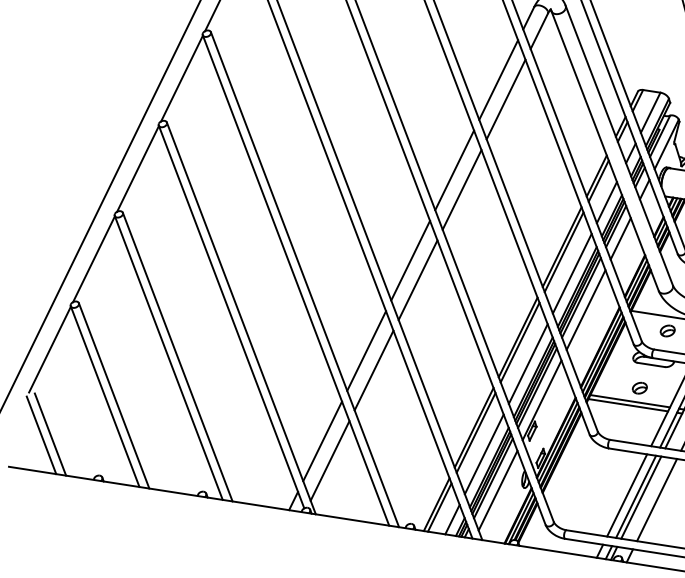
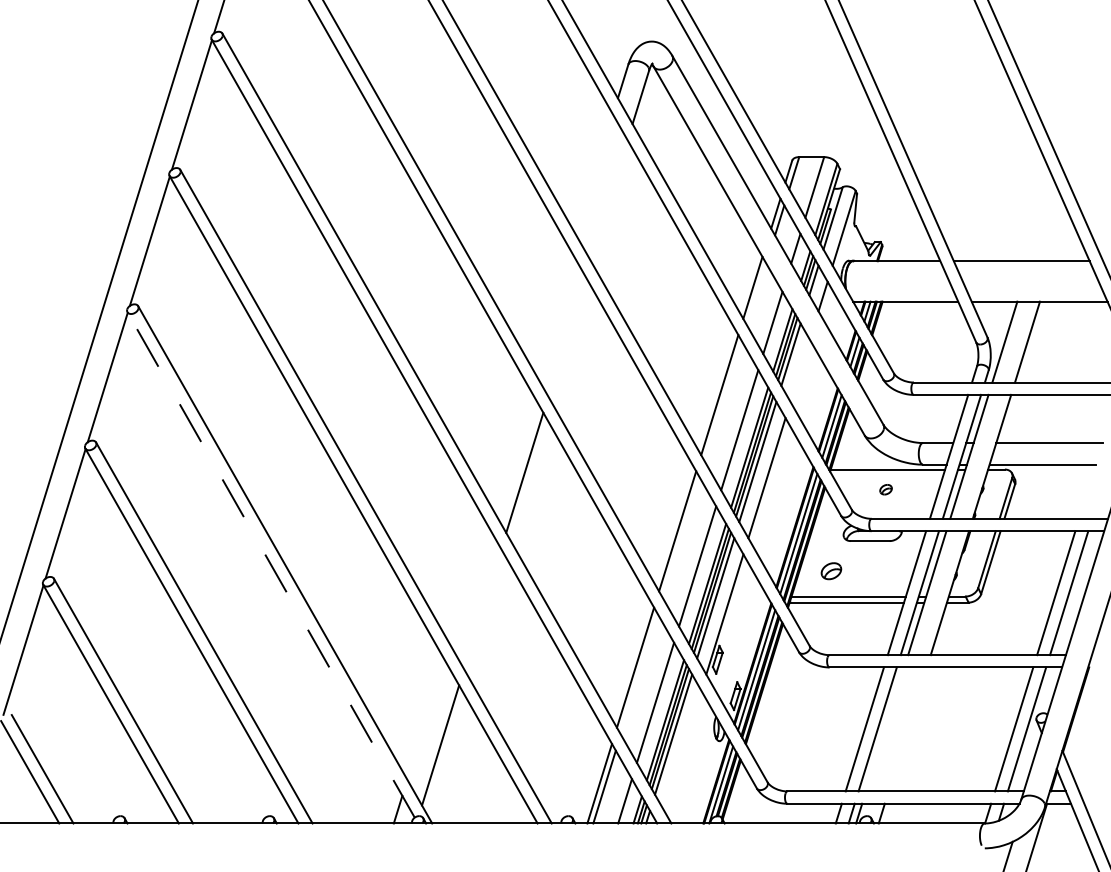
line: (498, 79) -> (593, 174), removed
line: (505, 99) -> (608, 200), removed
line: (454, 170) -> (551, 310), removed
line: (598, 181) -> (756, 294), removed
line: (461, 189) -> (566, 336), removed
line: (620, 238) -> (799, 370), removed
line: (564, 251) -> (723, 401), removed
line: (410, 260) -> (509, 447), removed
line: (231, 316) -> (271, 564), solid -> dashed
part: (667, 330) -> (885, 489), size x0.6
line: (520, 342) -> (681, 538), removed
line: (366, 351) -> (467, 583), removed
line: (373, 370) -> (482, 609), removed
part: (639, 388) -> (831, 571), moved
line: (475, 432) -> (638, 674), removed
line: (322, 441) -> (425, 719), removed
line: (497, 490) -> (682, 750), removed
line: (641, 497) -> (885, 729), removed
line: (656, 500) -> (907, 729), removed

